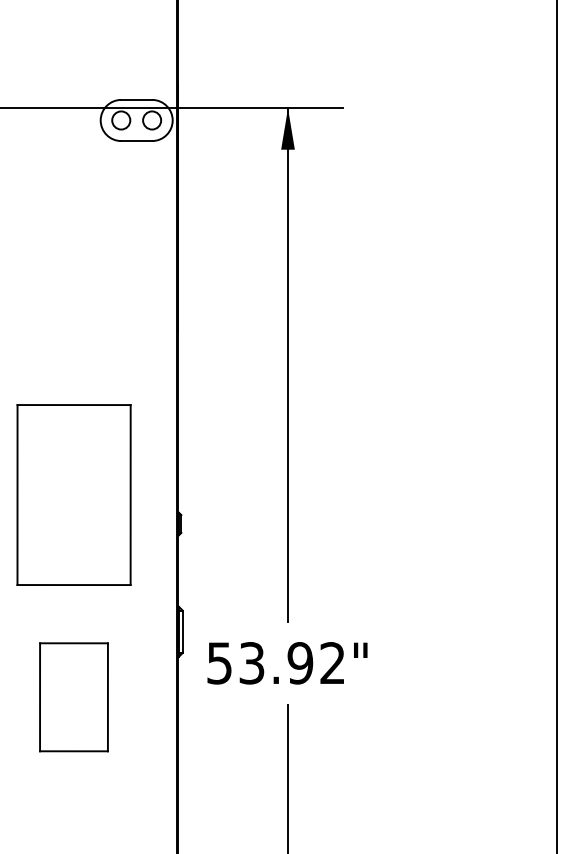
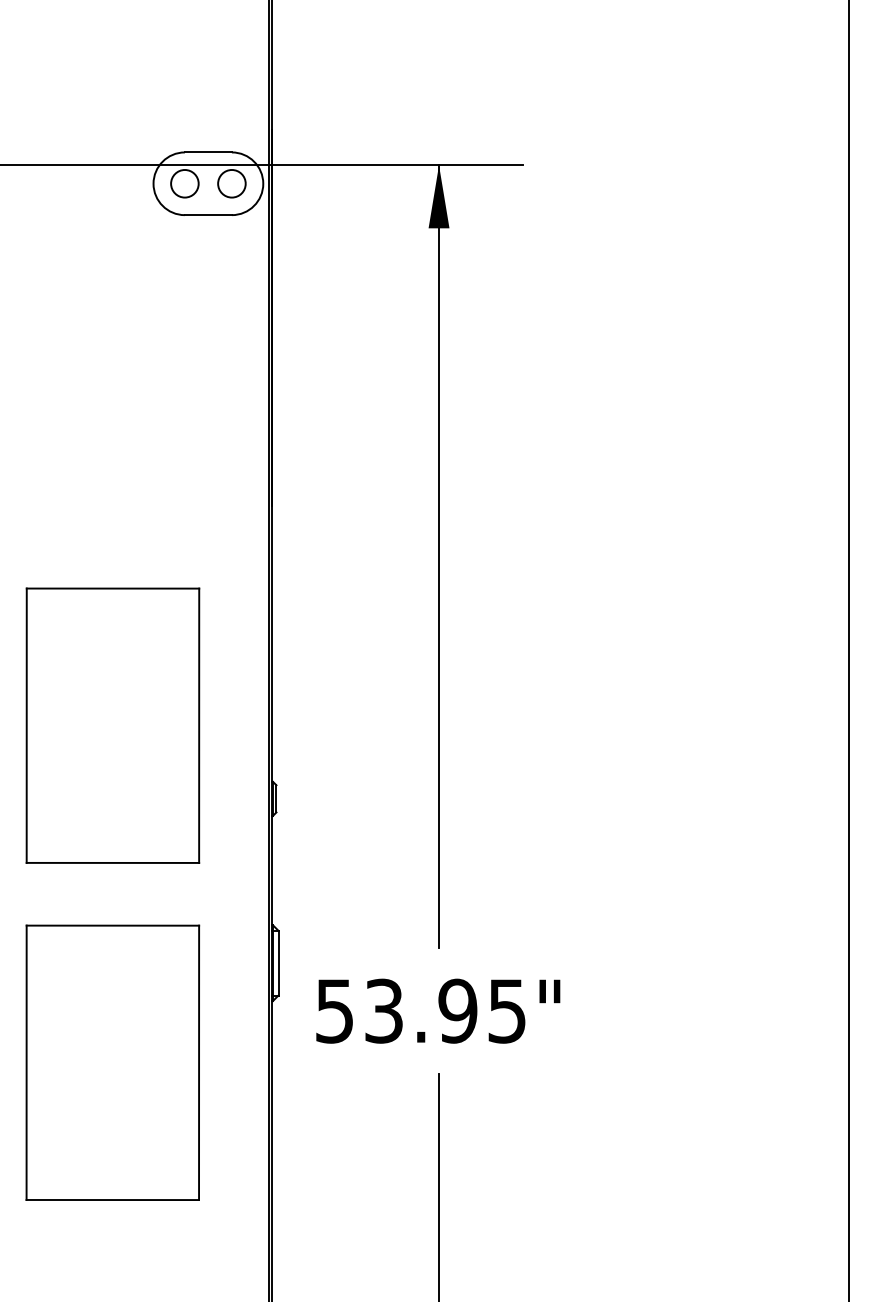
part: (73, 494) -> (112, 724), moved
text: (332, 663) -> (506, 1011), 53.92" -> 53.95"
part: (73, 697) -> (112, 1063), size x1.67

